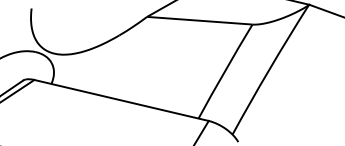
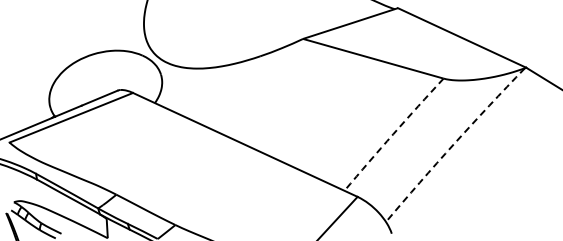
arc: (269, 69) -> (454, 143), solid -> dashed
arc: (225, 71) -> (393, 134), solid -> dashed

